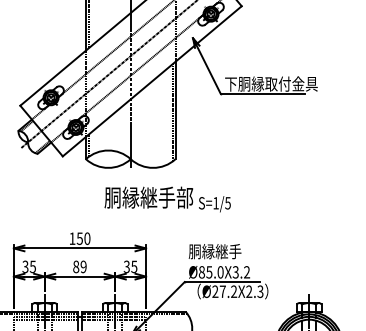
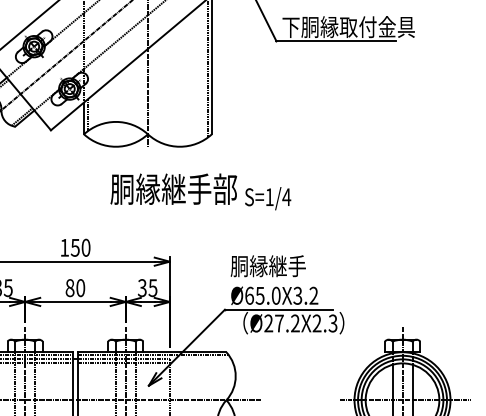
text: (227, 203) -> (286, 197), S=1/5 -> S=1/4
text: (83, 266) -> (80, 287), 89 -> 80
text: (201, 272) -> (248, 296), Ø85.0X3.2 -> Ø65.0X3.2

